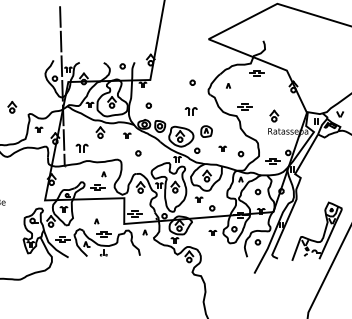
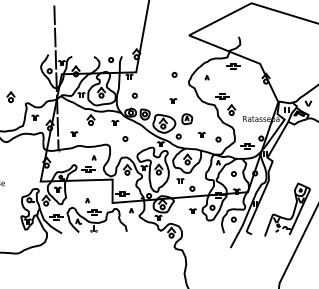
part: (191, 110) -> (173, 100), size x0.62
part: (274, 115) -> (231, 109), moved
part: (82, 147) -> (74, 133), size x0.62

